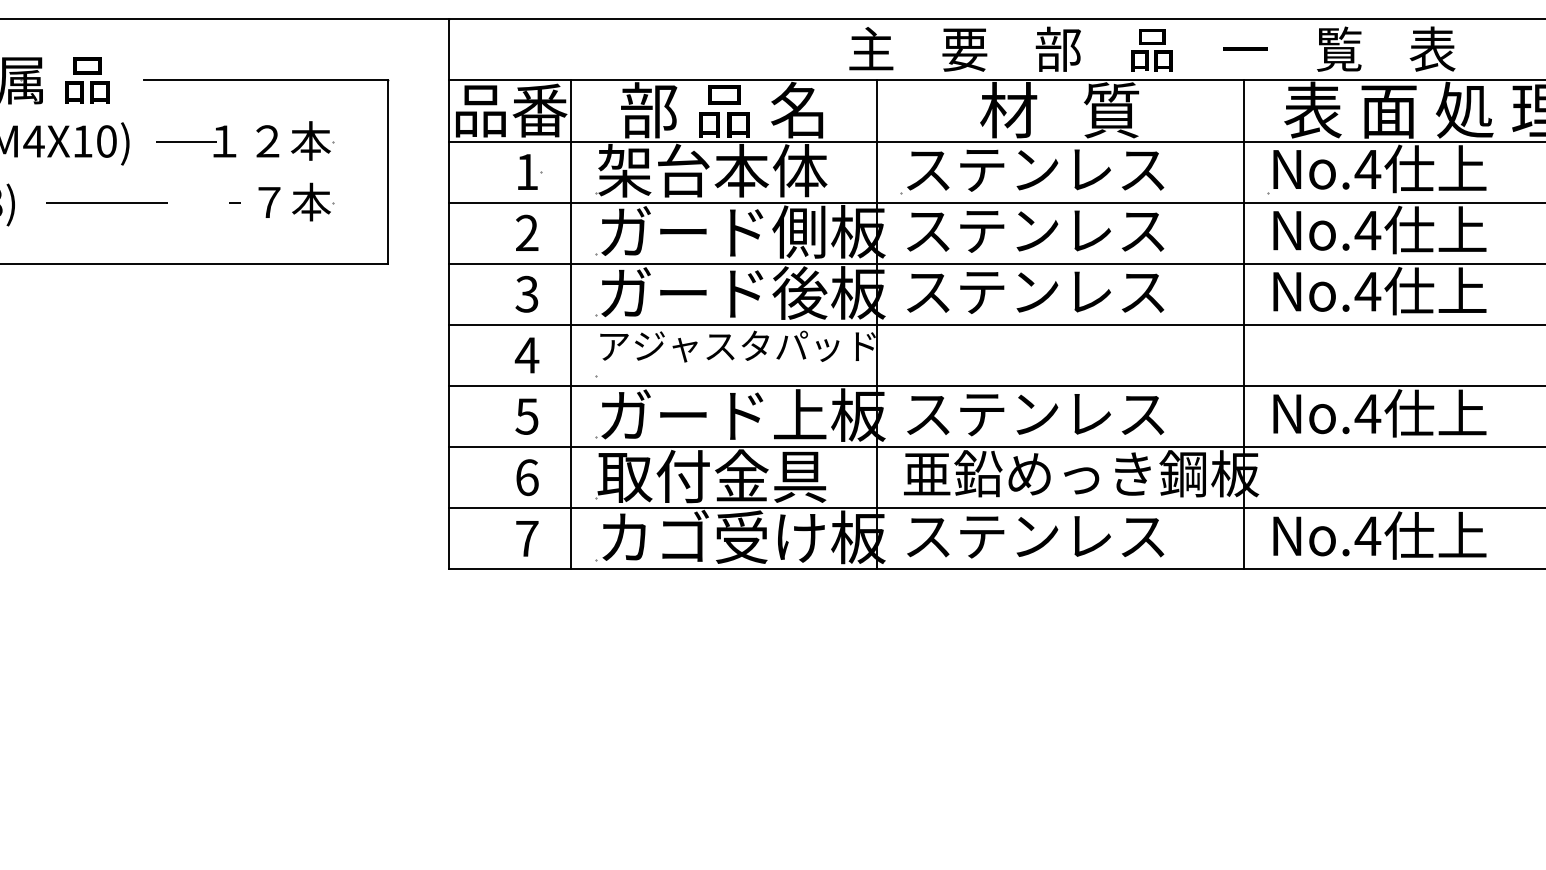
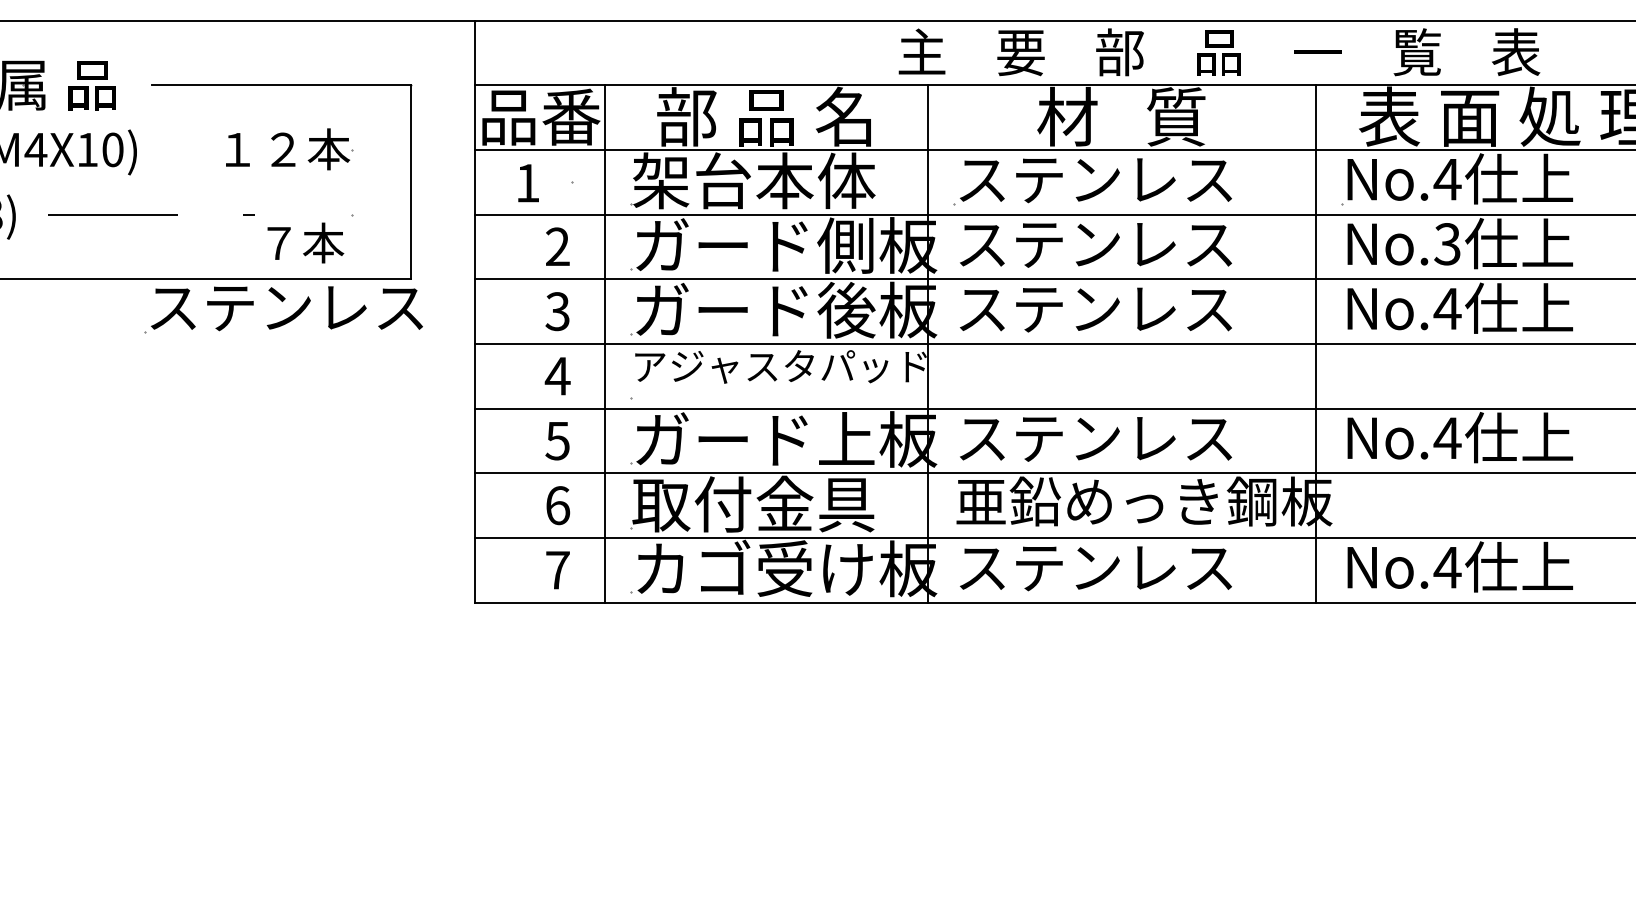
line: (185, 141) -> (196, 149), removed
text: (527, 172) -> (528, 183), moved
text: (294, 201) -> (305, 242), moved
text: (1367, 230) -> (1447, 244), No.4 -> No.3
part: (267, 284) -> (283, 301), added

